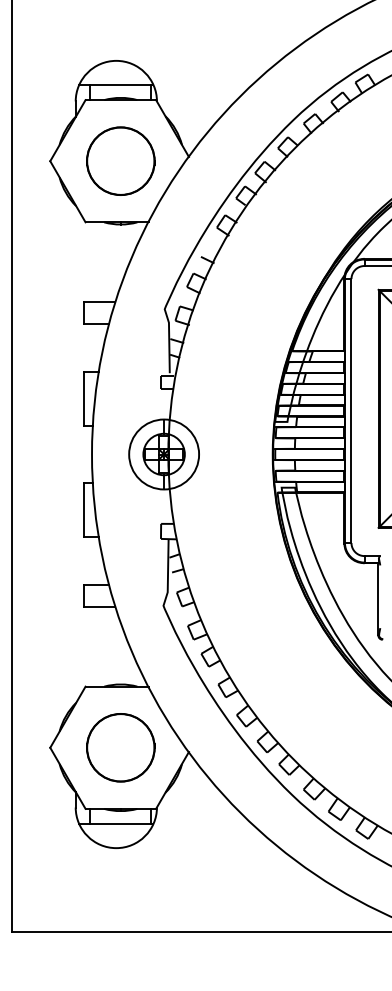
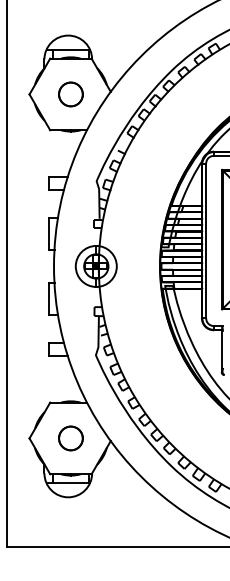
part: (120, 161) -> (70, 94), size x0.6
part: (120, 747) -> (70, 438), size x0.6

